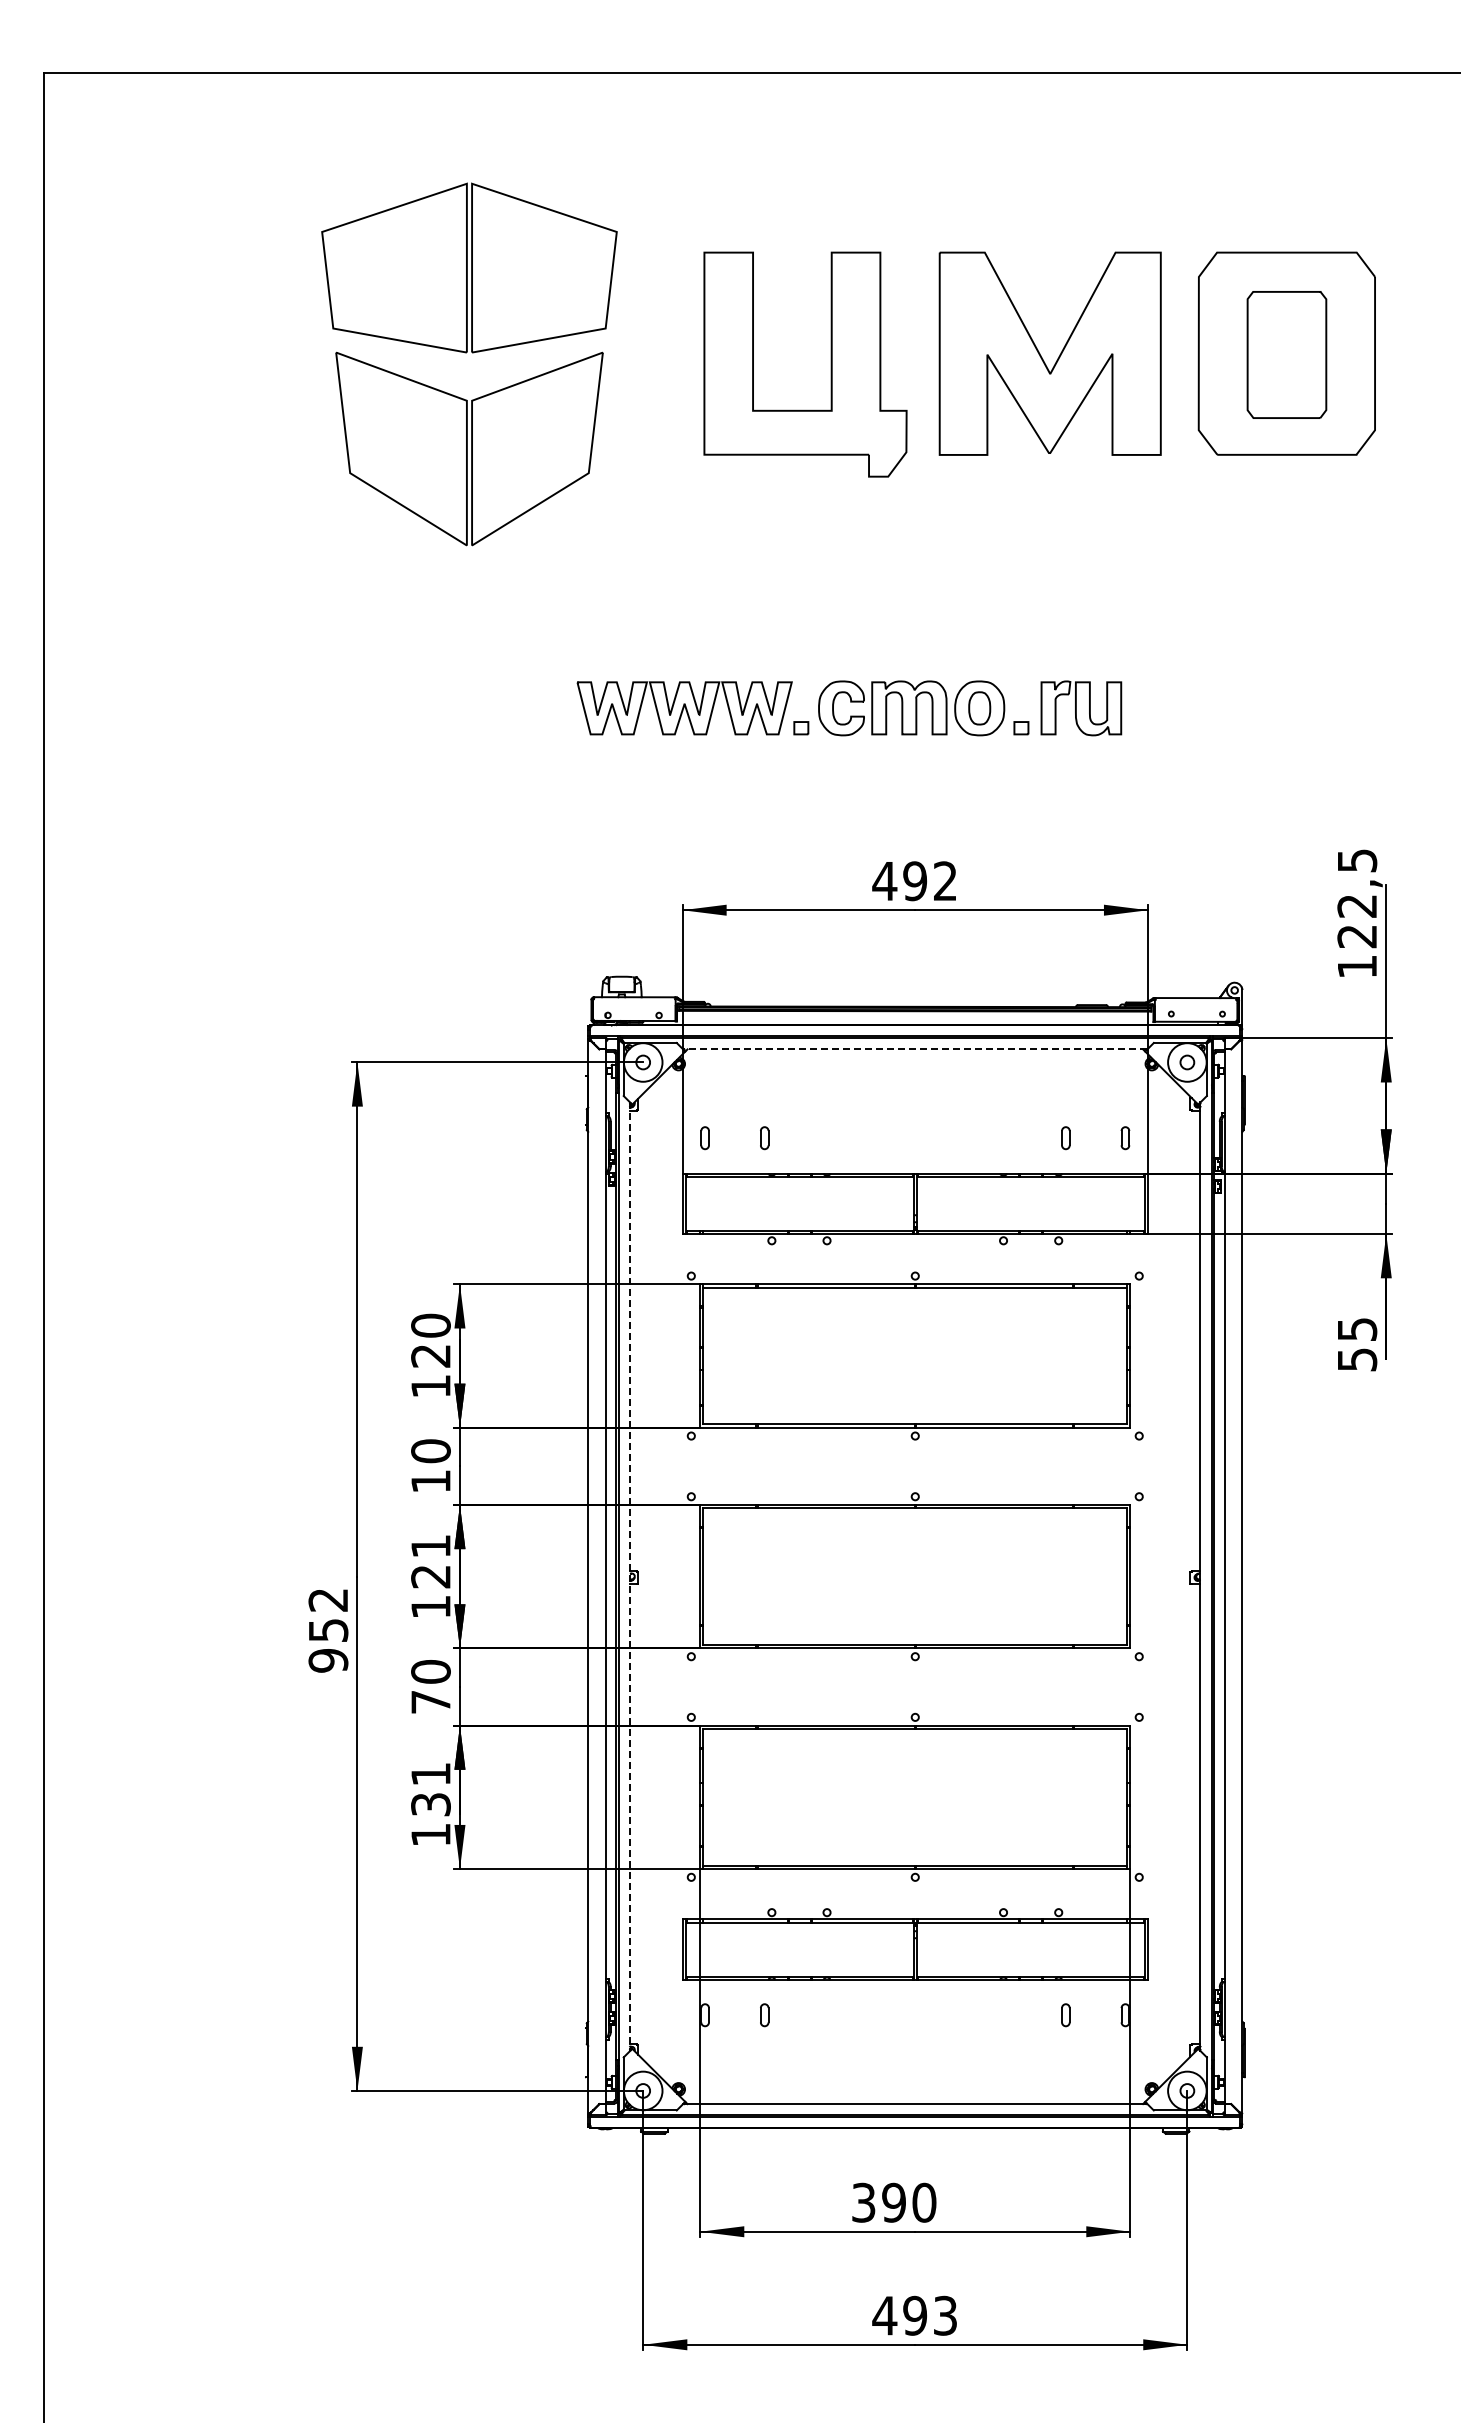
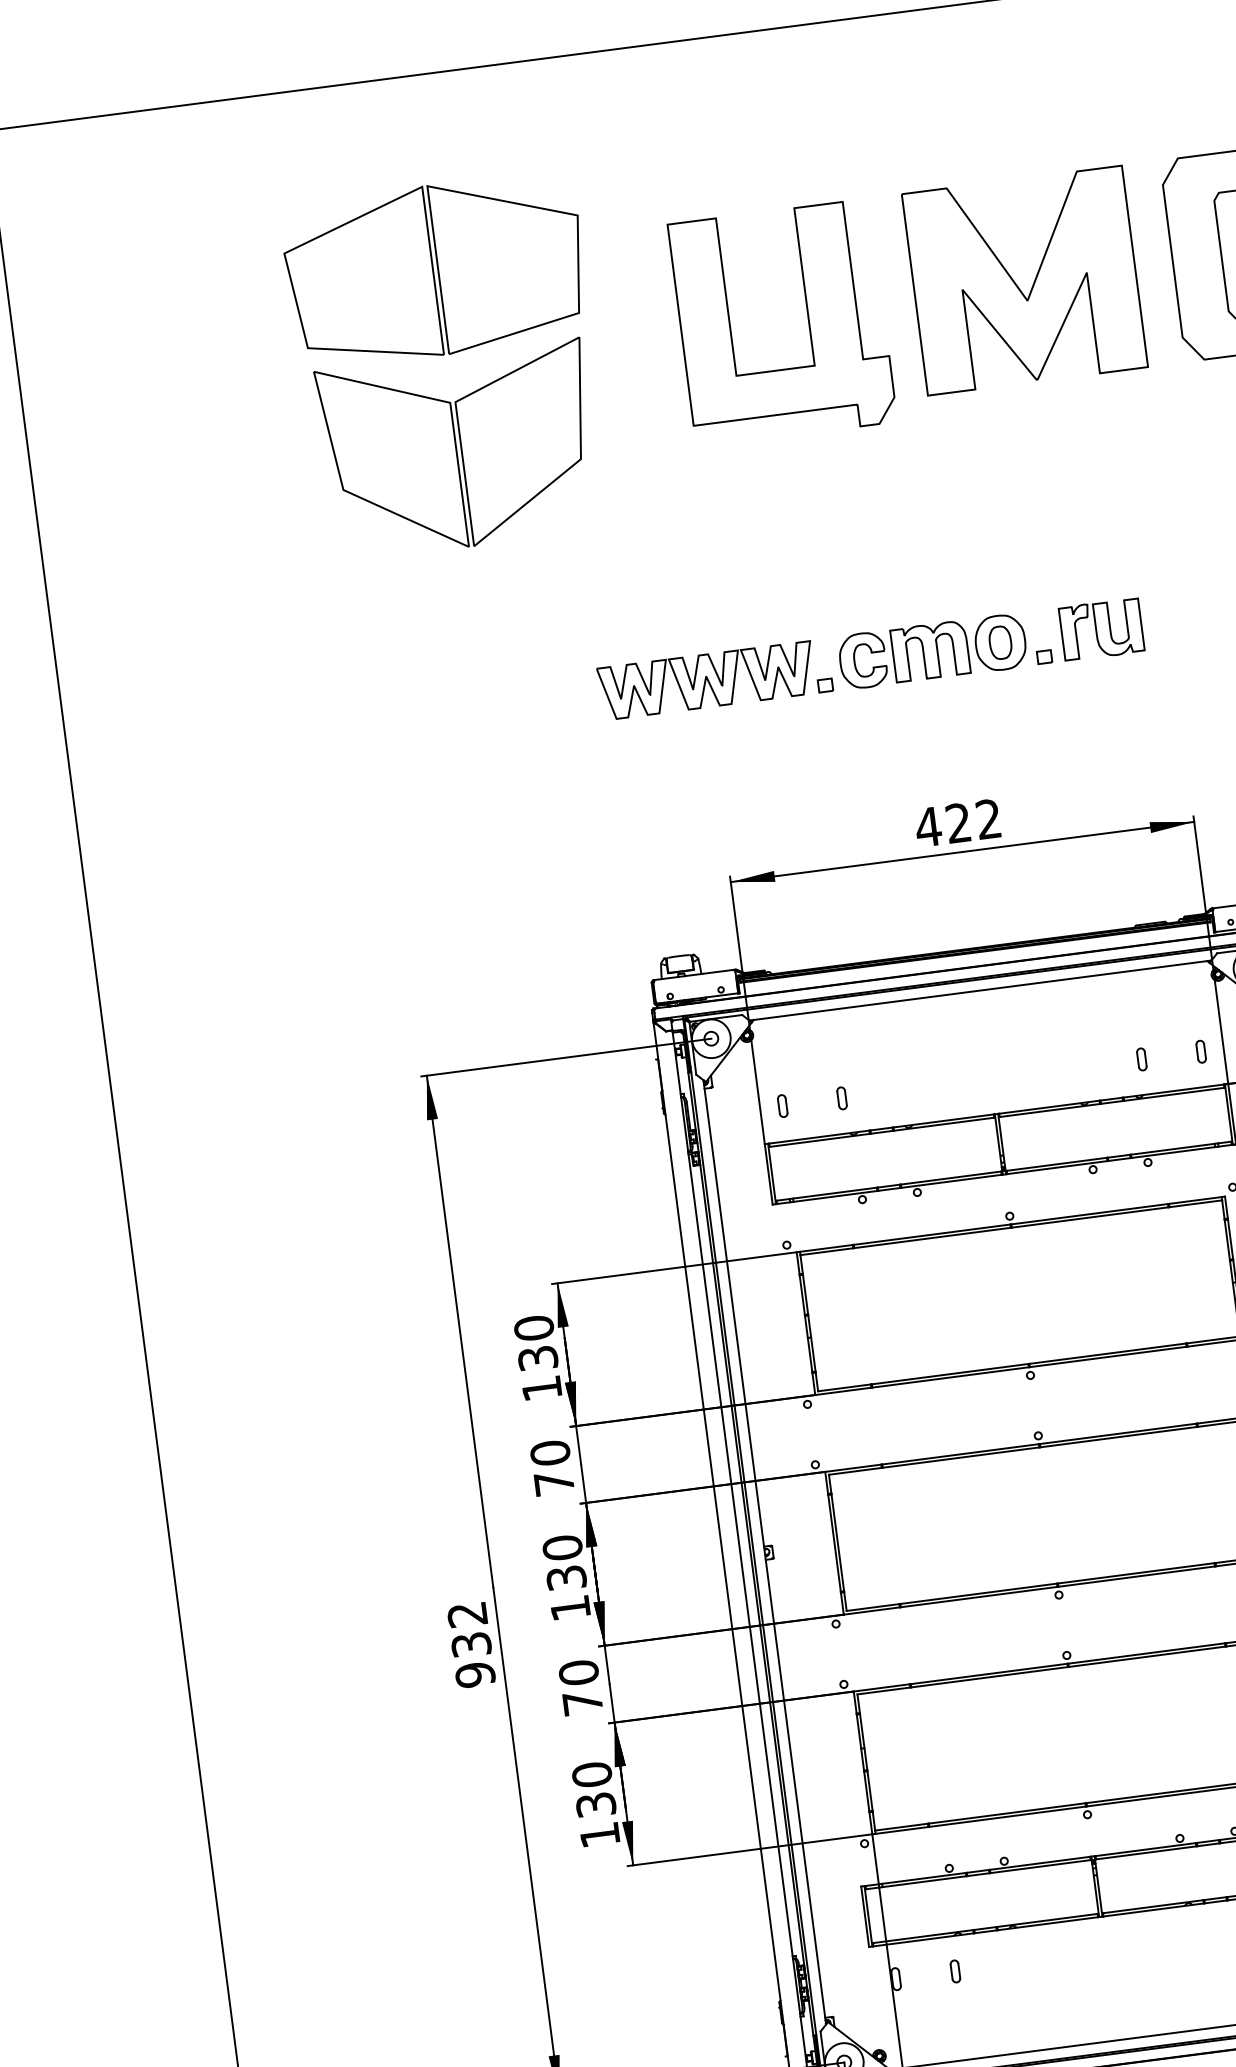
text: (915, 881) -> (958, 823), 492 -> 422
line: (914, 1049) -> (979, 990), dashed -> solid
text: (430, 1355) -> (537, 1357), 120 -> 130
text: (430, 1481) -> (553, 1483), 10 -> 70
text: (430, 1561) -> (564, 1562), 121 -> 130
line: (630, 1577) -> (765, 1553), dashed -> solid
text: (327, 1630) -> (470, 1644), 952 -> 932
text: (430, 1774) -> (591, 1775), 131 -> 130

